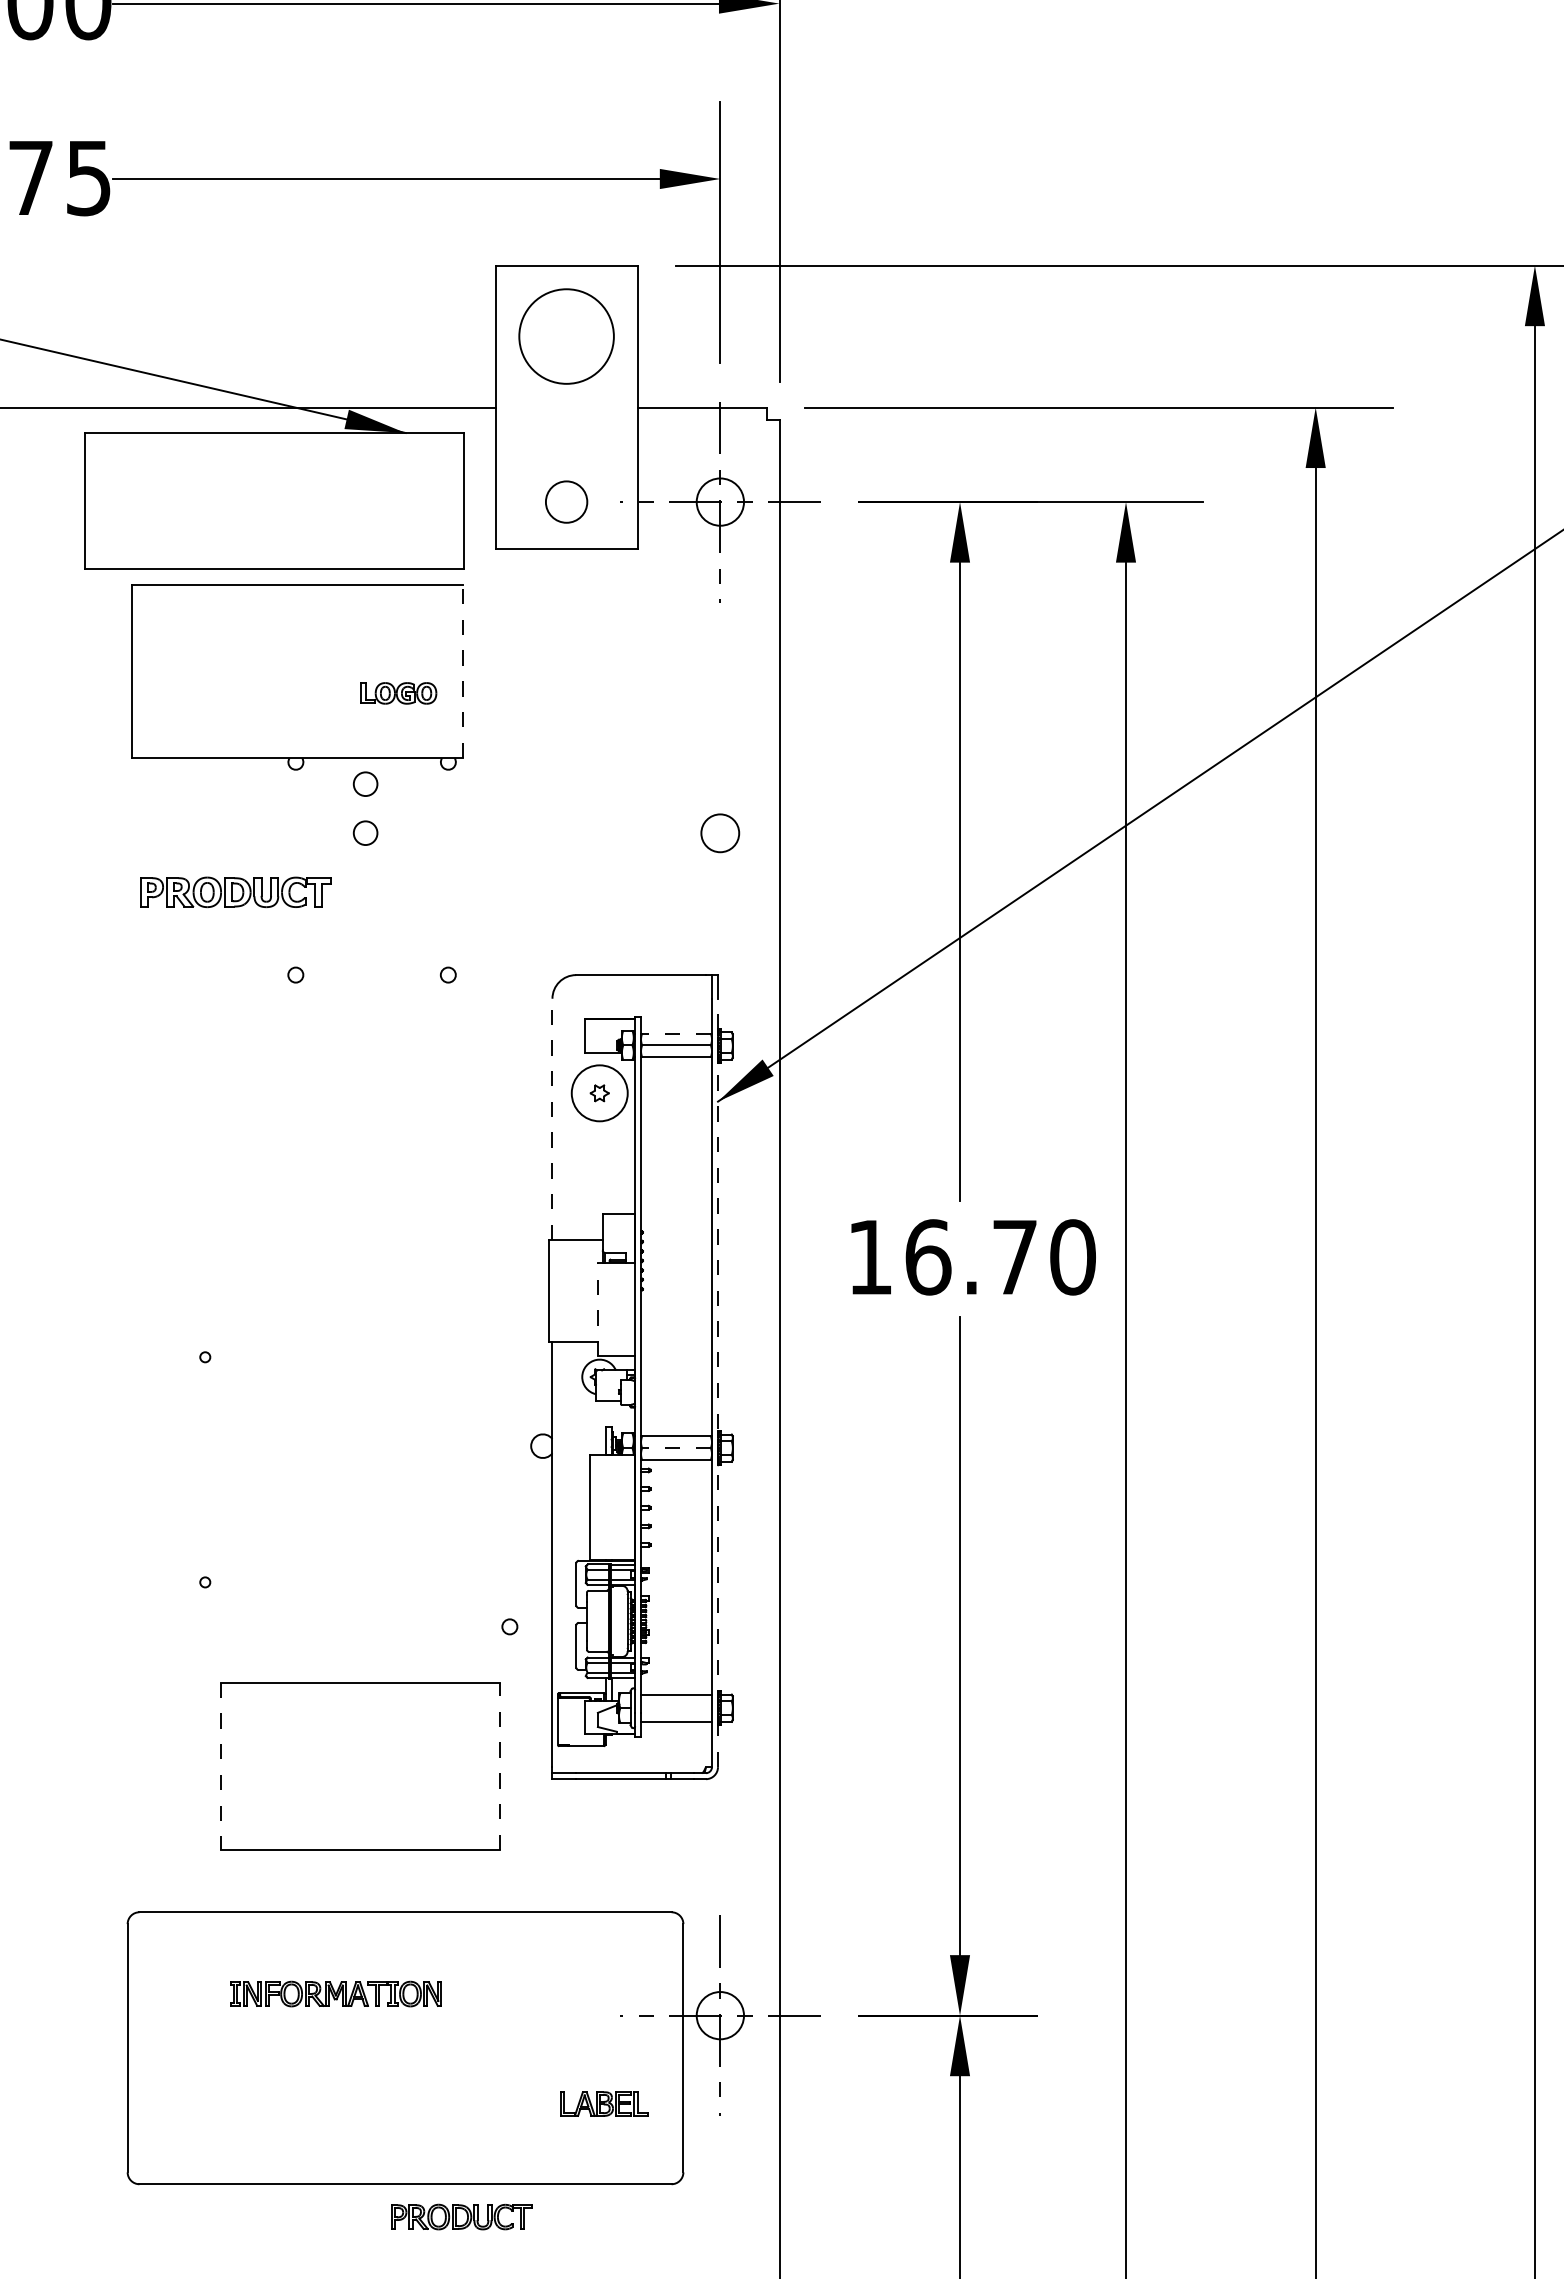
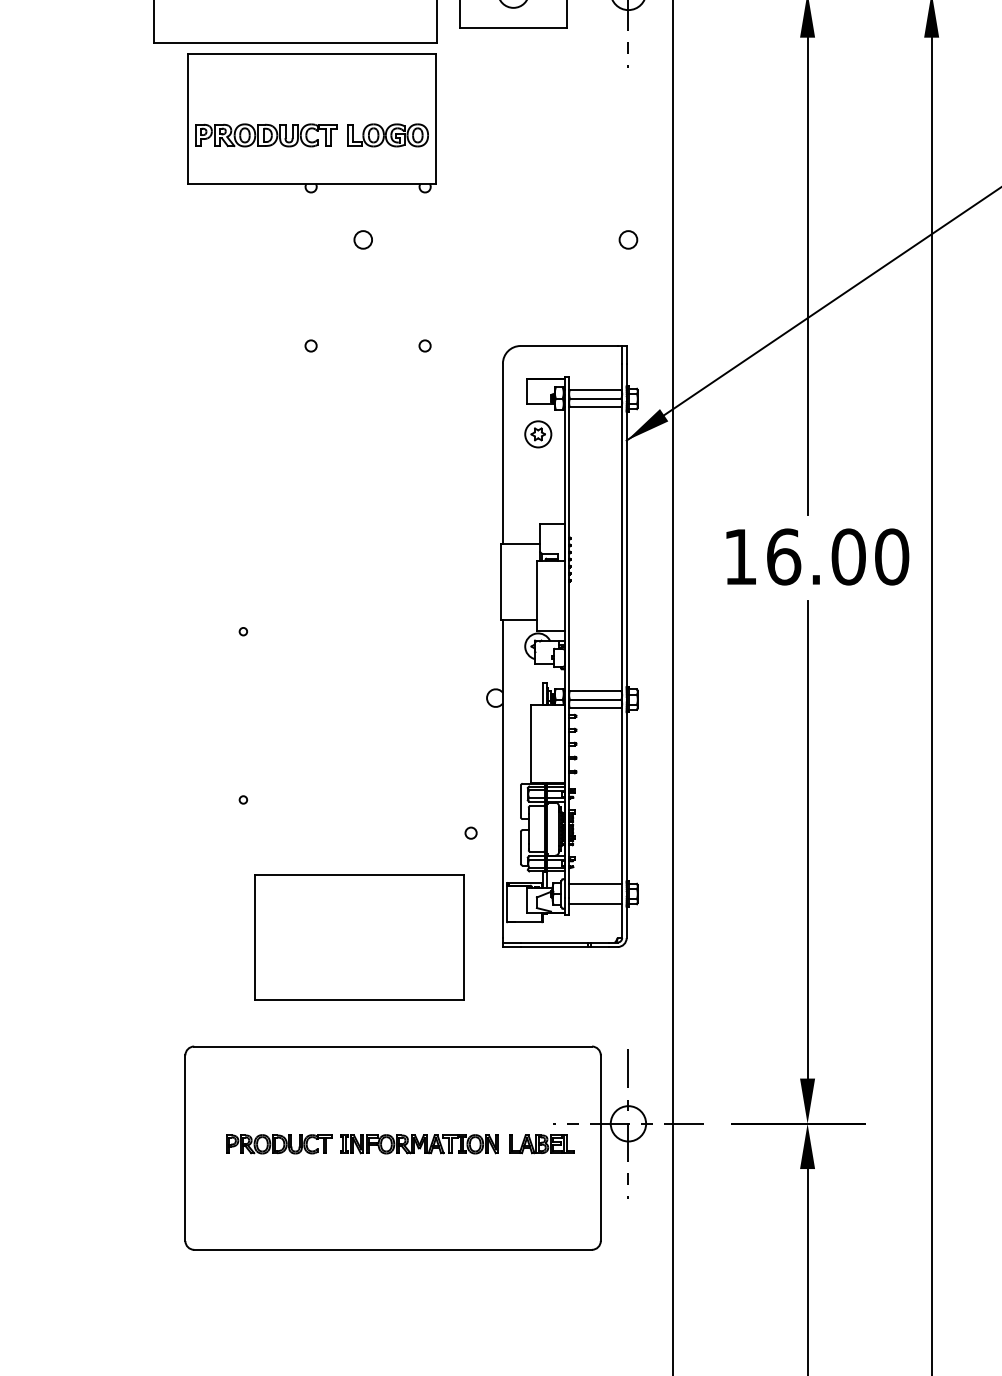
line: (462, 671) -> (435, 119), dashed -> solid
part: (398, 693) -> (387, 135), size x1.43
circle: (365, 783) -> (363, 202), removed
circle: (720, 832) -> (628, 239), size x0.62
part: (235, 892) -> (266, 135), moved
line: (676, 1033) -> (595, 389), dashed -> solid
circle: (599, 1092) -> (538, 433), size x0.62
line: (552, 1119) -> (502, 453), dashed -> solid
text: (1015, 1257) -> (849, 557), 16.70 -> 16.00
line: (597, 1309) -> (536, 595), dashed -> solid
line: (718, 1382) -> (627, 650), dashed -> solid
line: (676, 1448) -> (595, 699), dashed -> solid
line: (221, 1766) -> (255, 937), dashed -> solid
line: (500, 1766) -> (464, 937), dashed -> solid
part: (335, 1993) -> (419, 1143), moved
part: (604, 2103) -> (541, 1143), moved
part: (461, 2216) -> (279, 1143), moved

